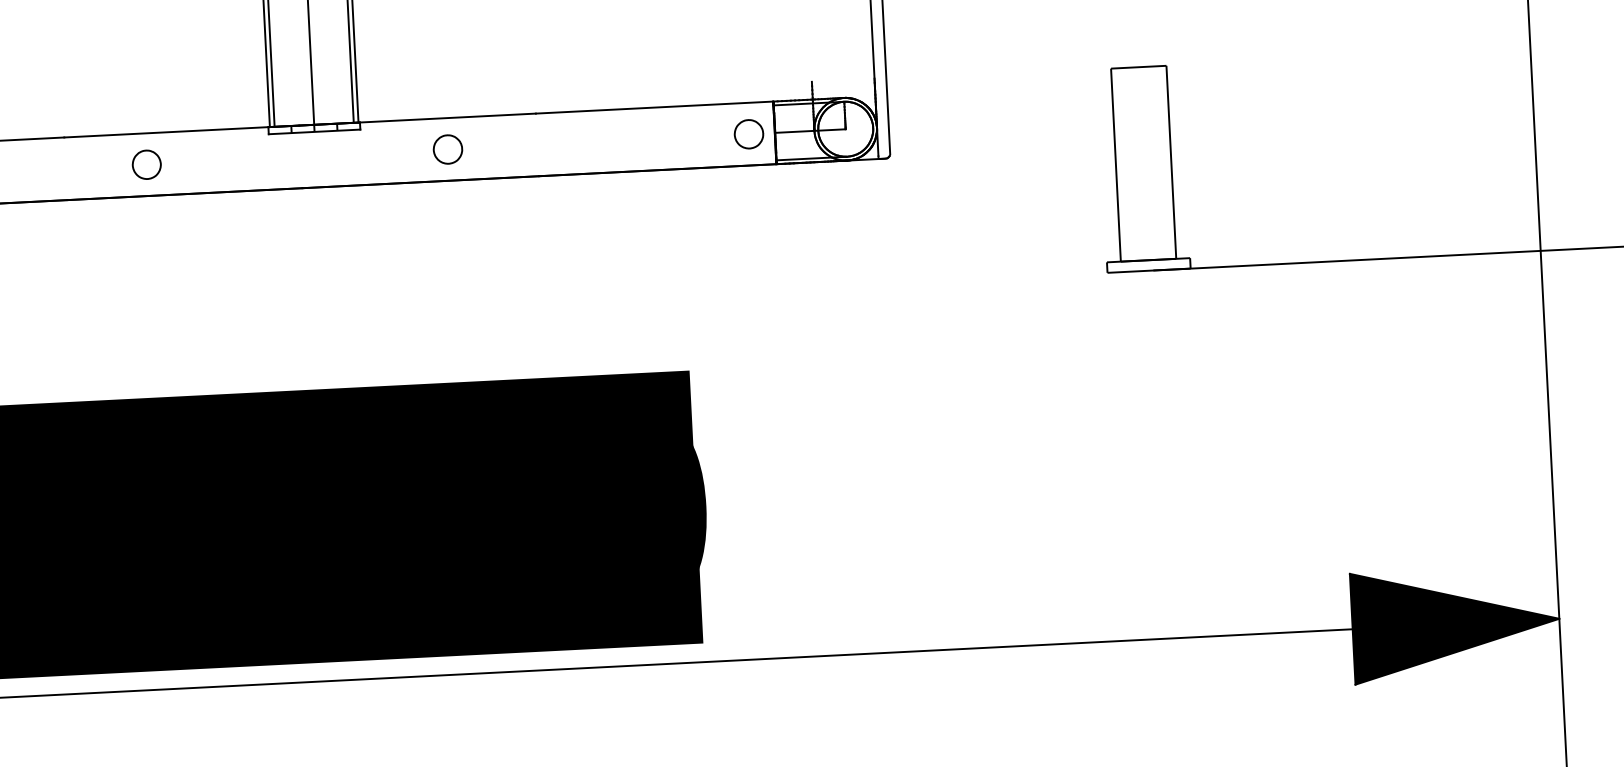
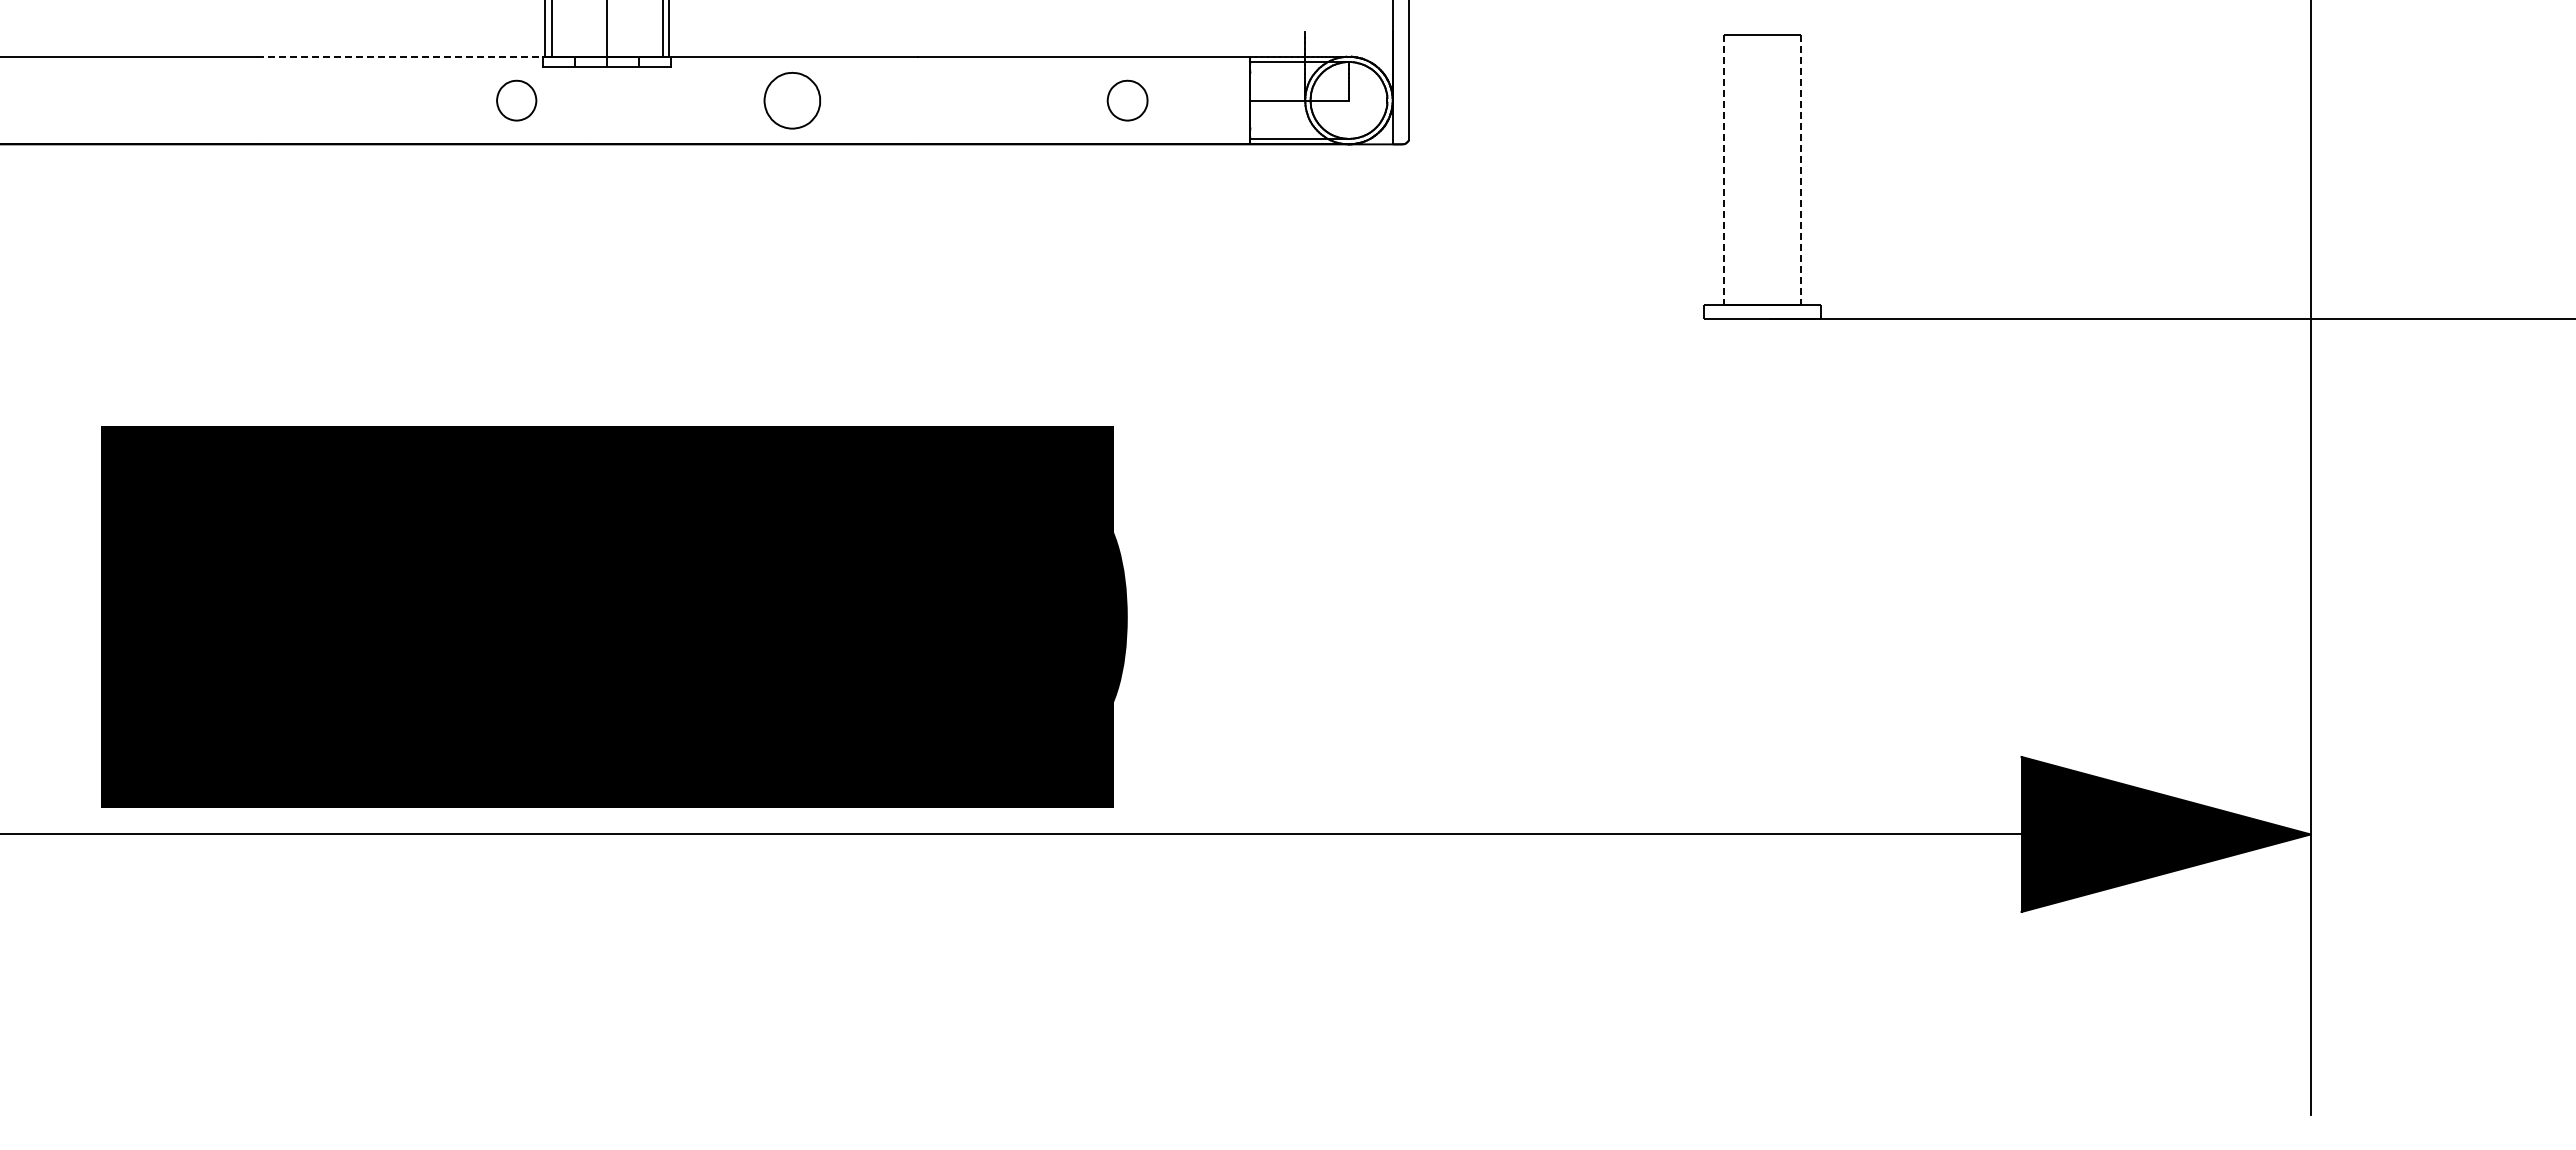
line: (182, 131) -> (422, 56), solid -> dashed
part: (748, 134) -> (1127, 100), moved
part: (447, 149) -> (791, 100), size x1.4
line: (1171, 162) -> (1801, 170), solid -> dashed
part: (146, 164) -> (516, 100), moved
line: (1115, 165) -> (1723, 170), solid -> dashed

